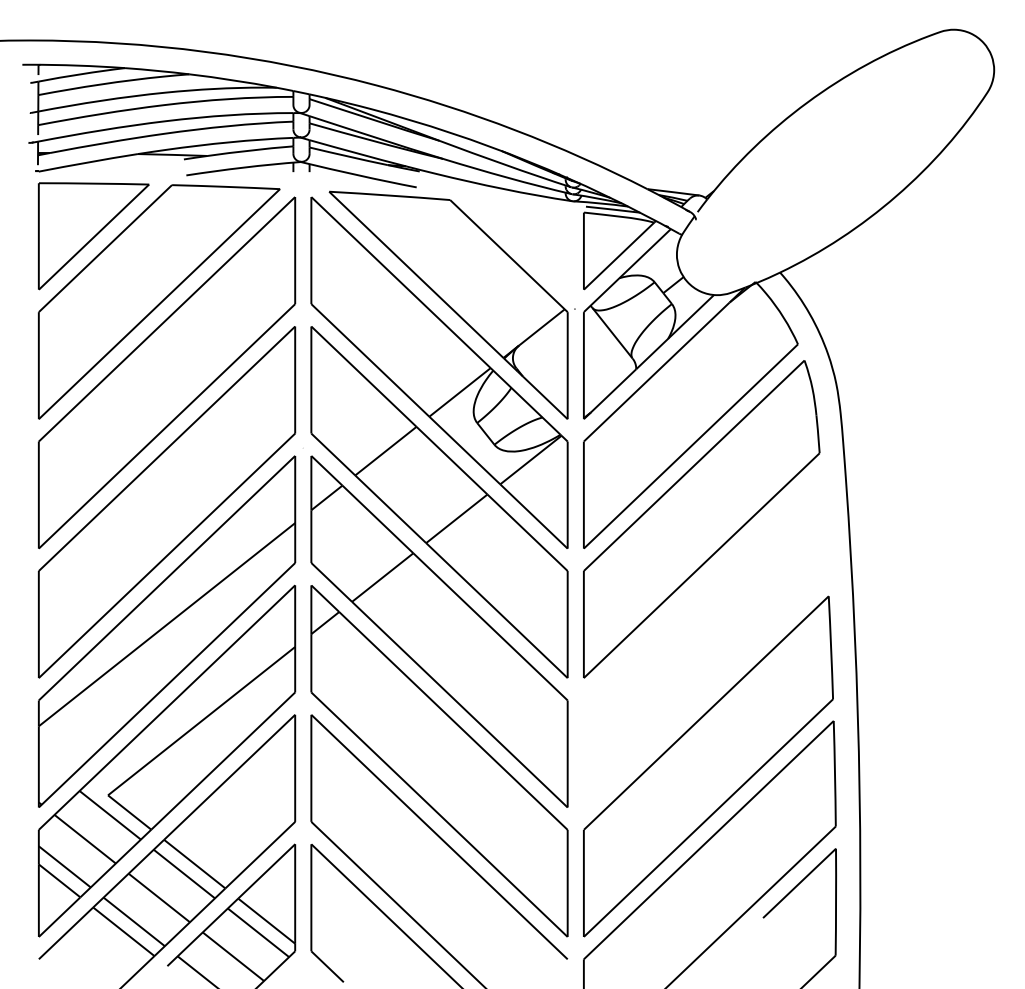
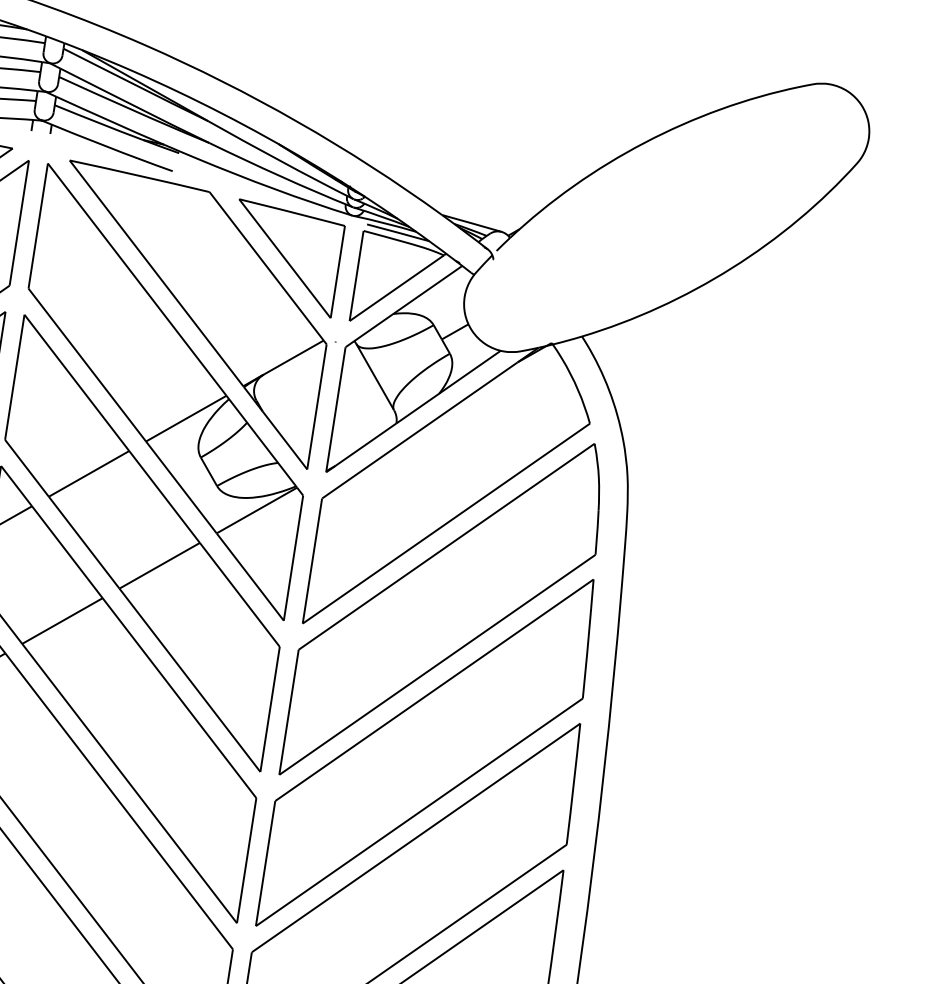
part: (521, 245) -> (284, 258), added
part: (705, 640) -> (428, 752), added

